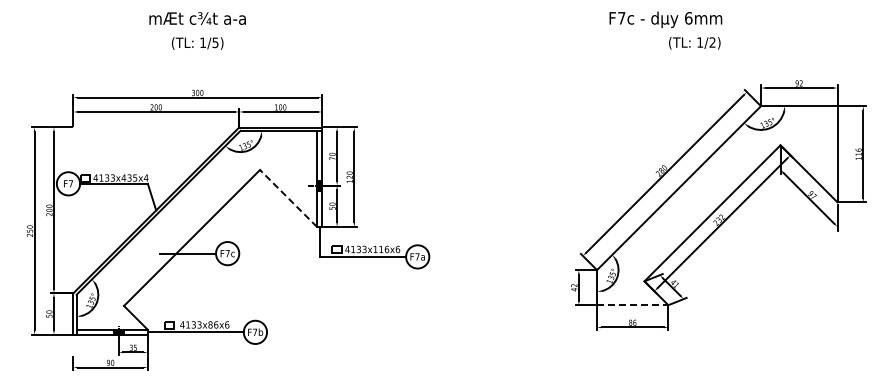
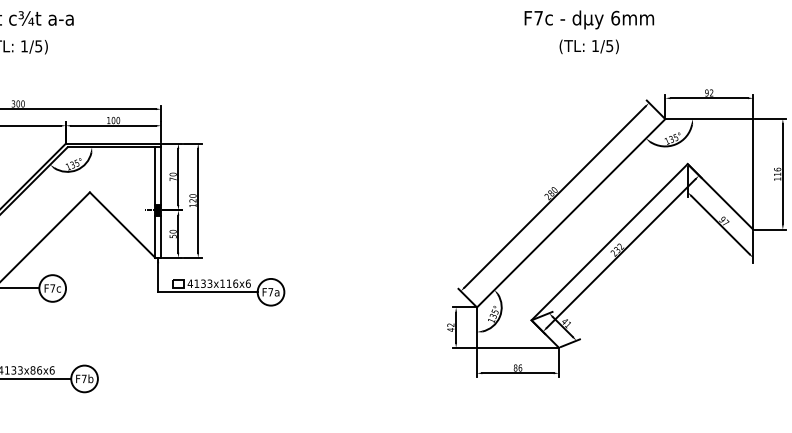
text: (665, 19) -> (588, 19), moved
text: (712, 42) -> (609, 45), 1/2) -> 1/5)
line: (288, 198) -> (122, 225), dashed -> solid
line: (632, 305) -> (517, 348), dashed -> solid

